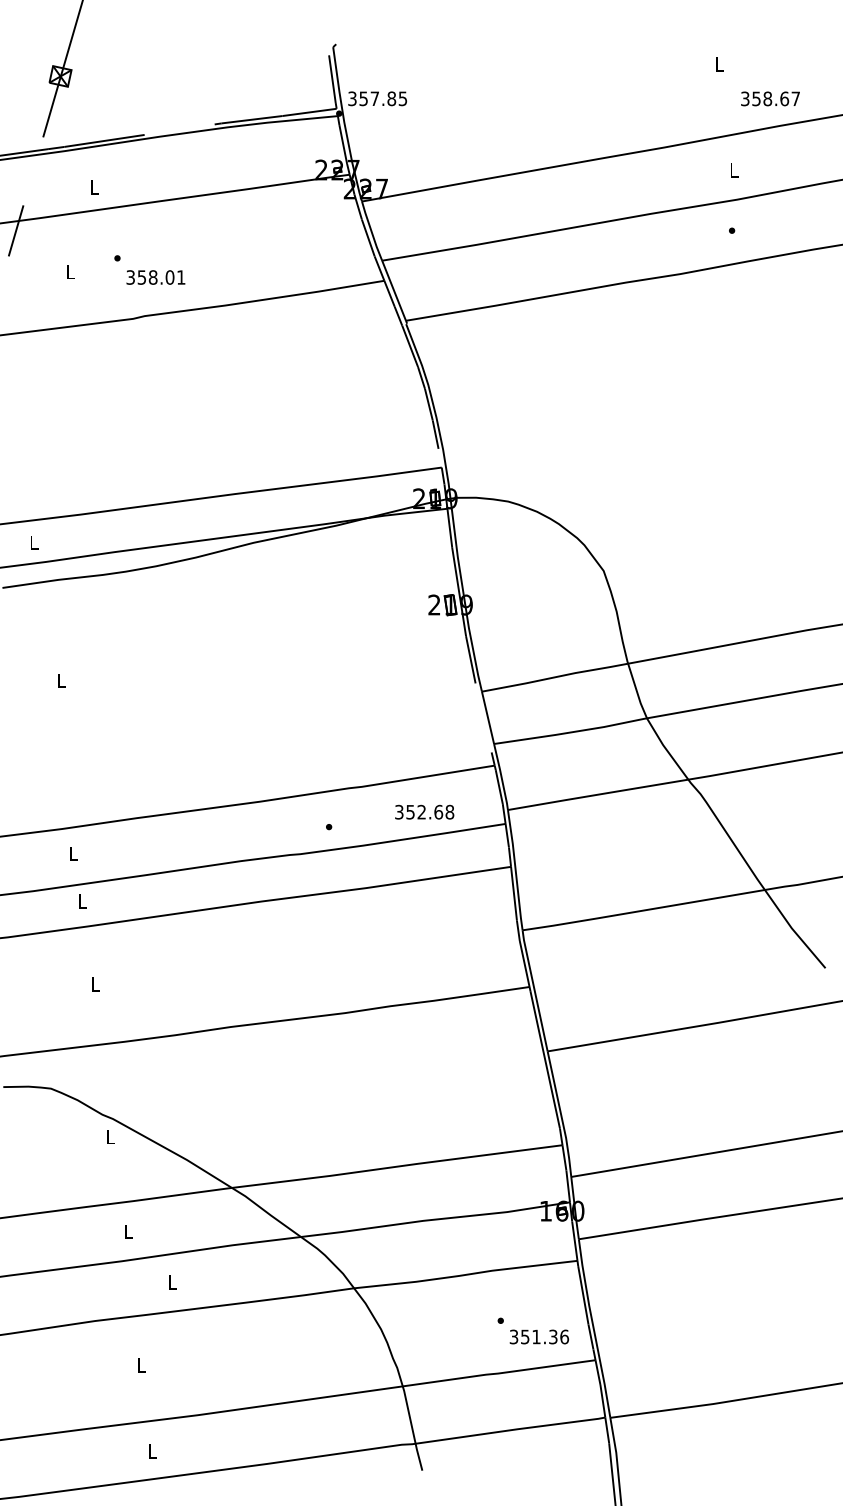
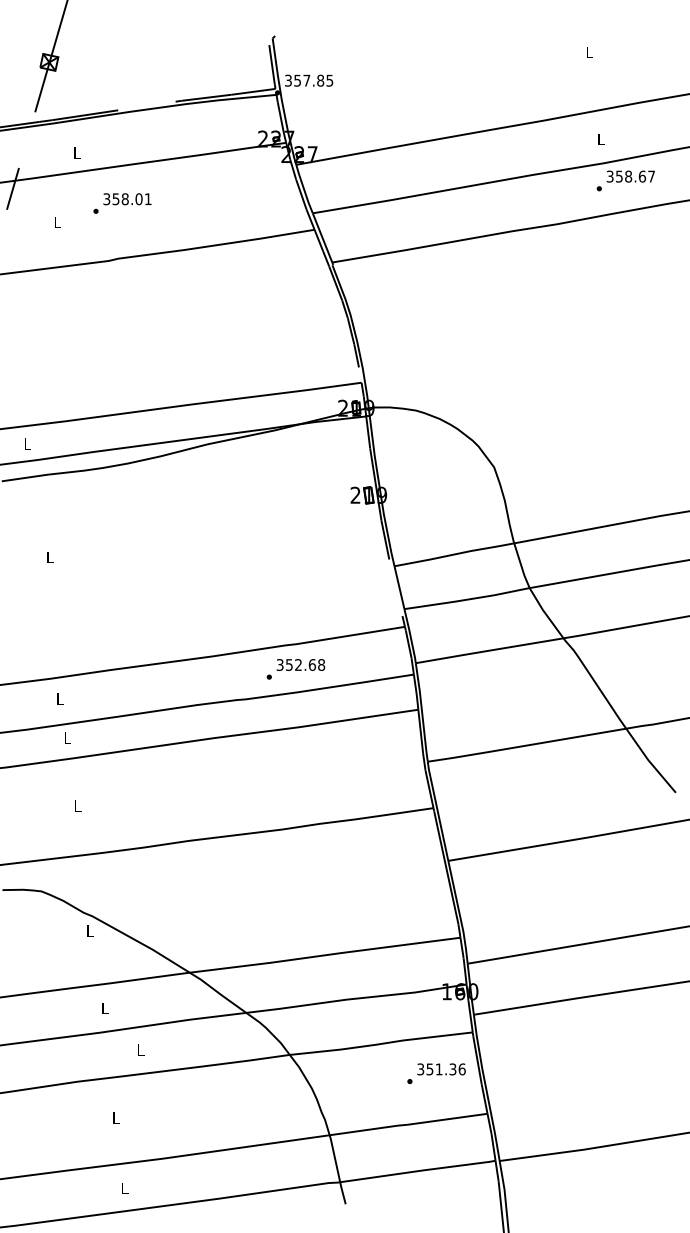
text: (770, 98) -> (630, 176), moved
text: (155, 277) -> (127, 199), moved
text: (424, 811) -> (300, 664), moved
text: (539, 1336) -> (441, 1068), moved

